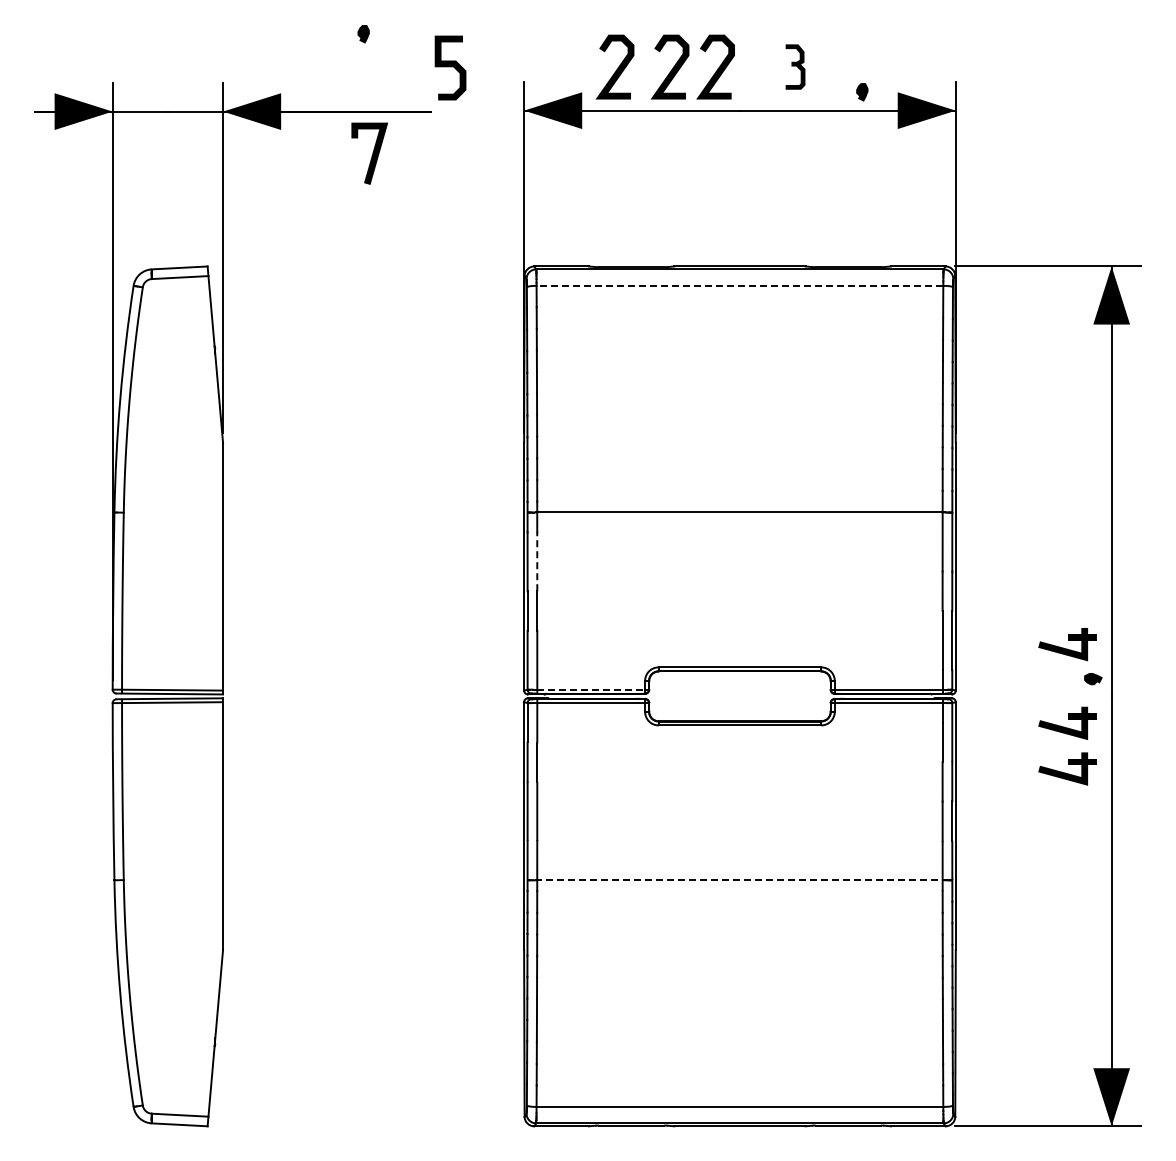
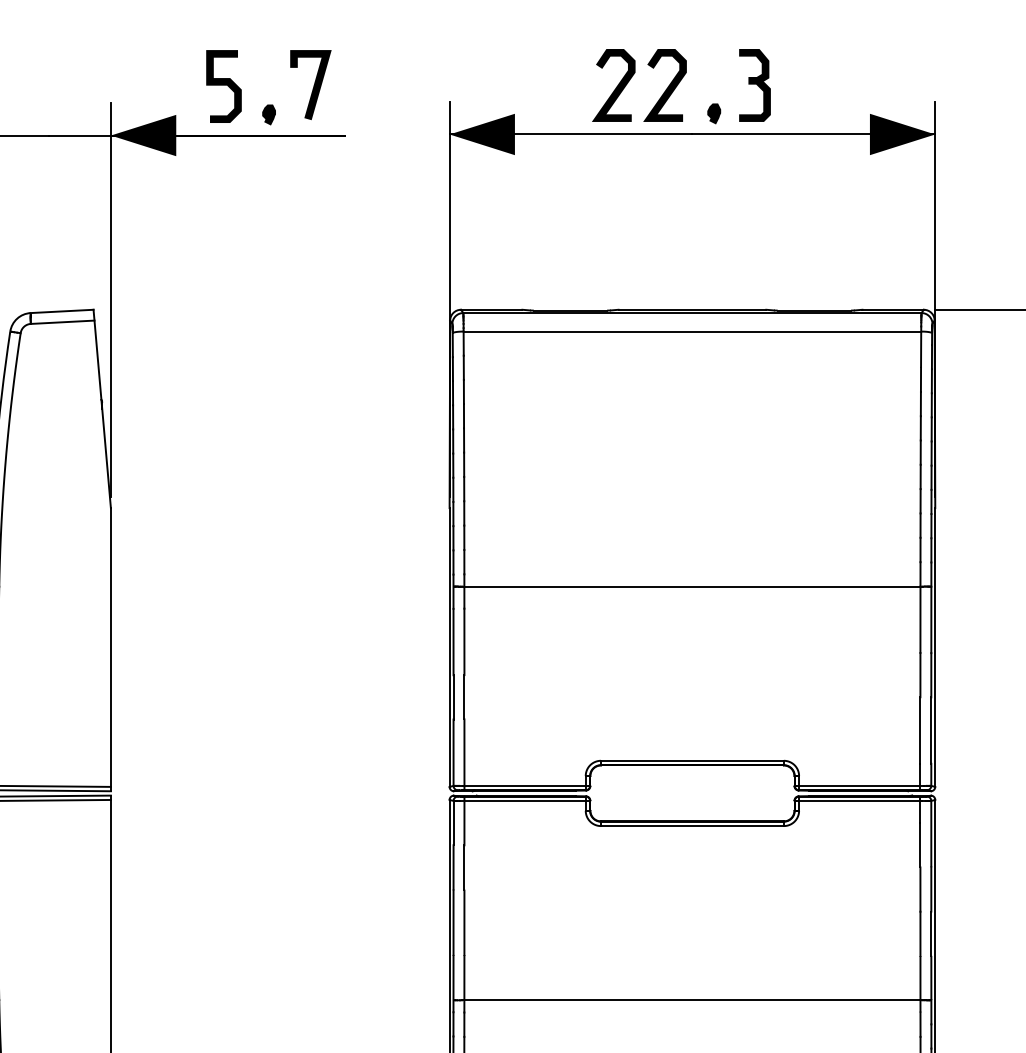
part: (363, 34) -> (268, 115), moved
part: (795, 66) -> (754, 84), size x1.43
curve: (450, 67) -> (223, 85), moved
curve: (617, 67) -> (554, 85), removed
part: (862, 92) -> (714, 114), moved
line: (372, 153) -> (313, 84), moved
line: (739, 285) -> (691, 331), dashed -> solid
line: (537, 561) -> (464, 641), dashed -> solid
line: (591, 689) -> (525, 785), dashed -> solid
line: (739, 880) -> (691, 1000), dashed -> solid

